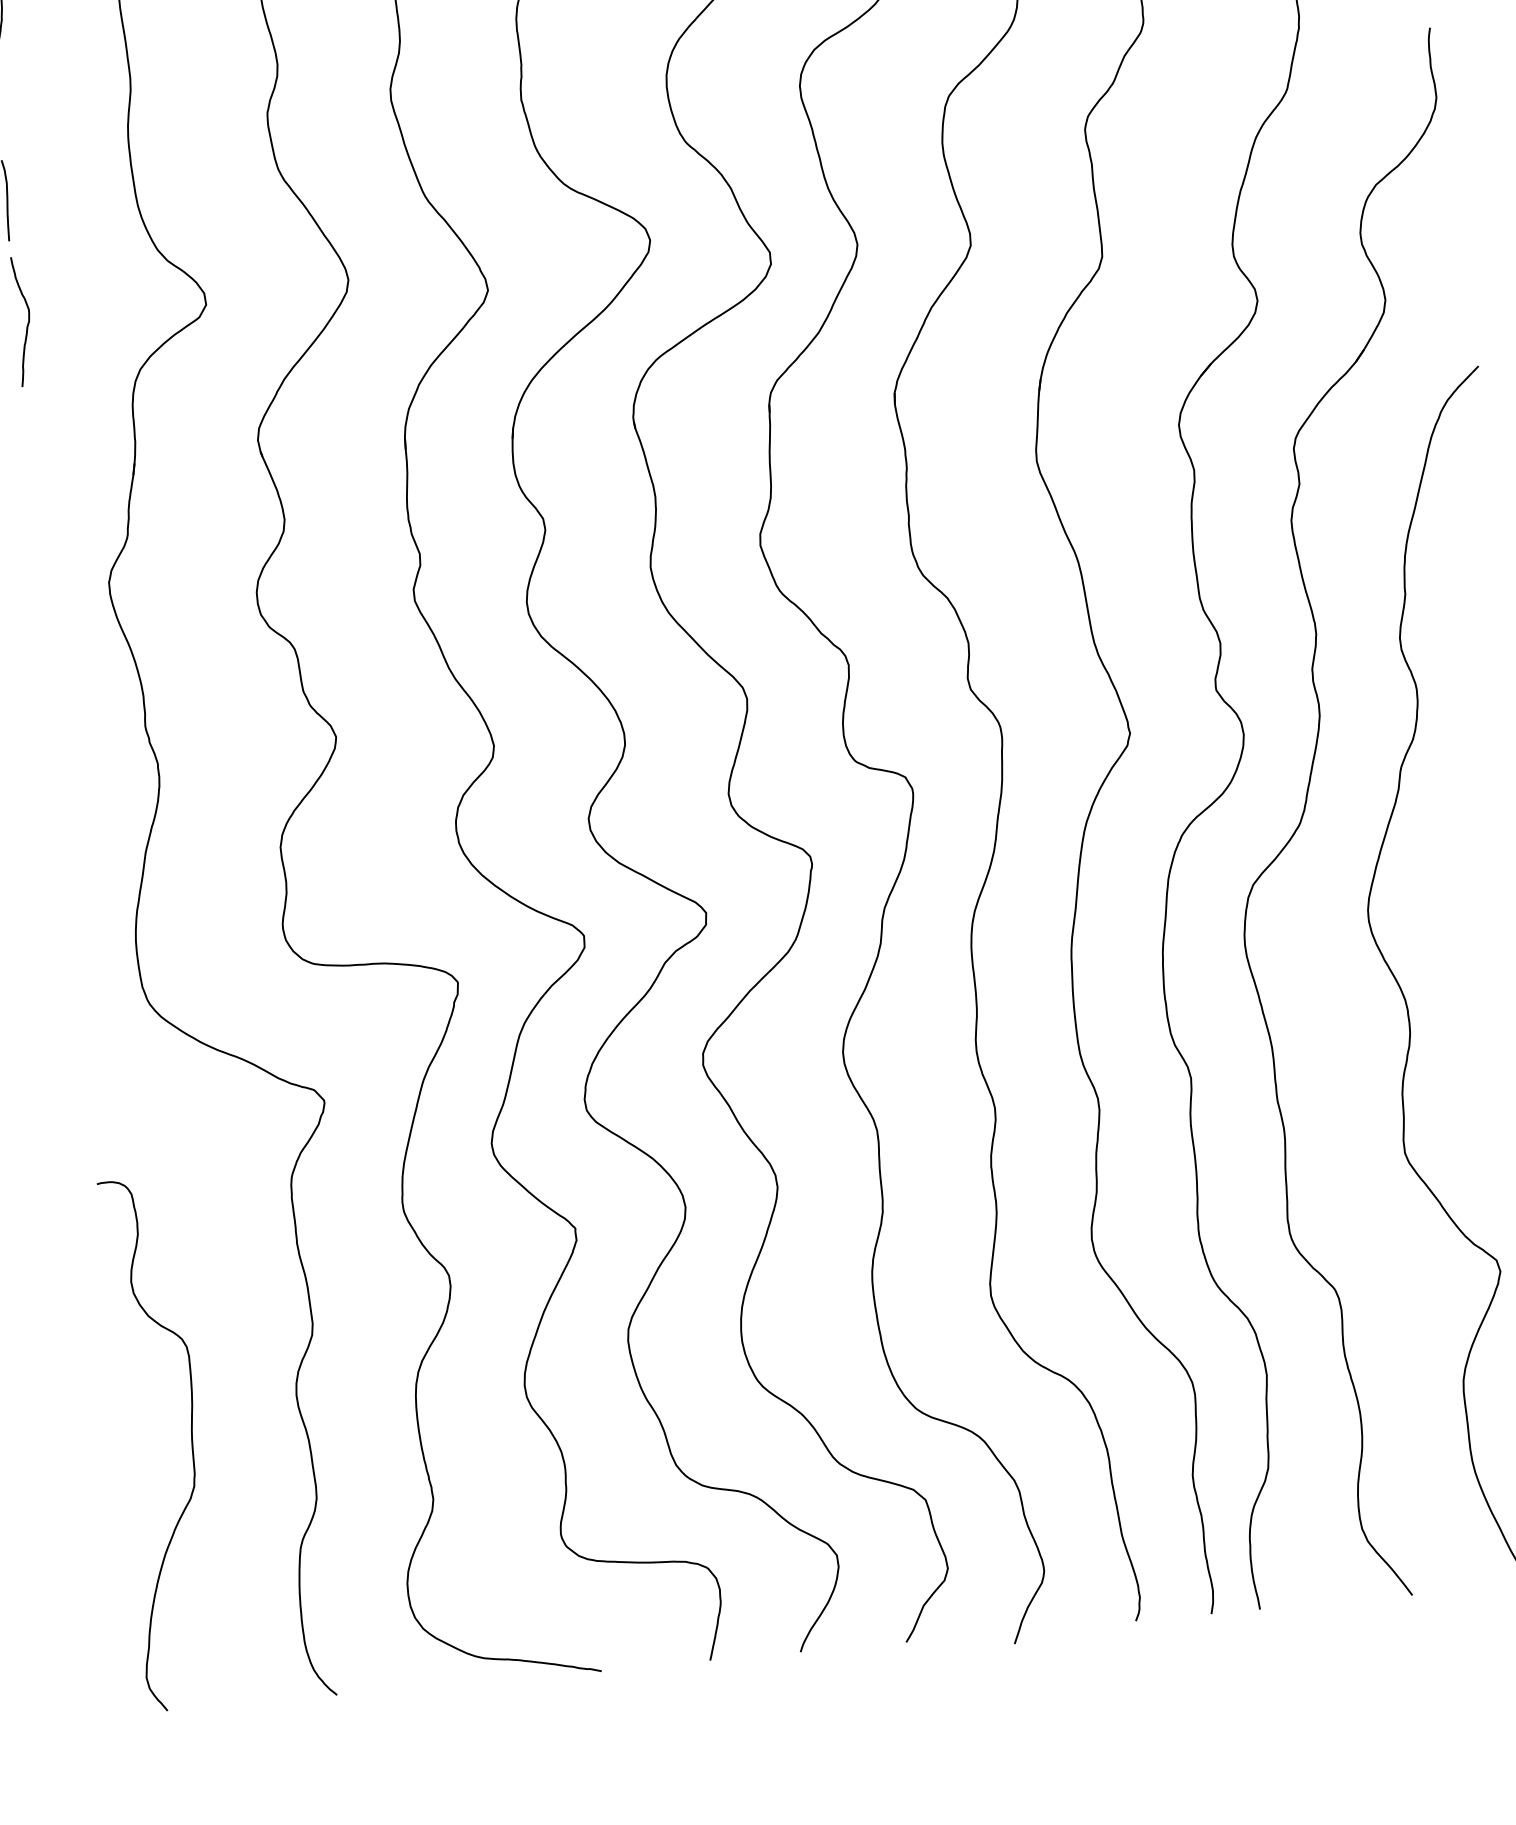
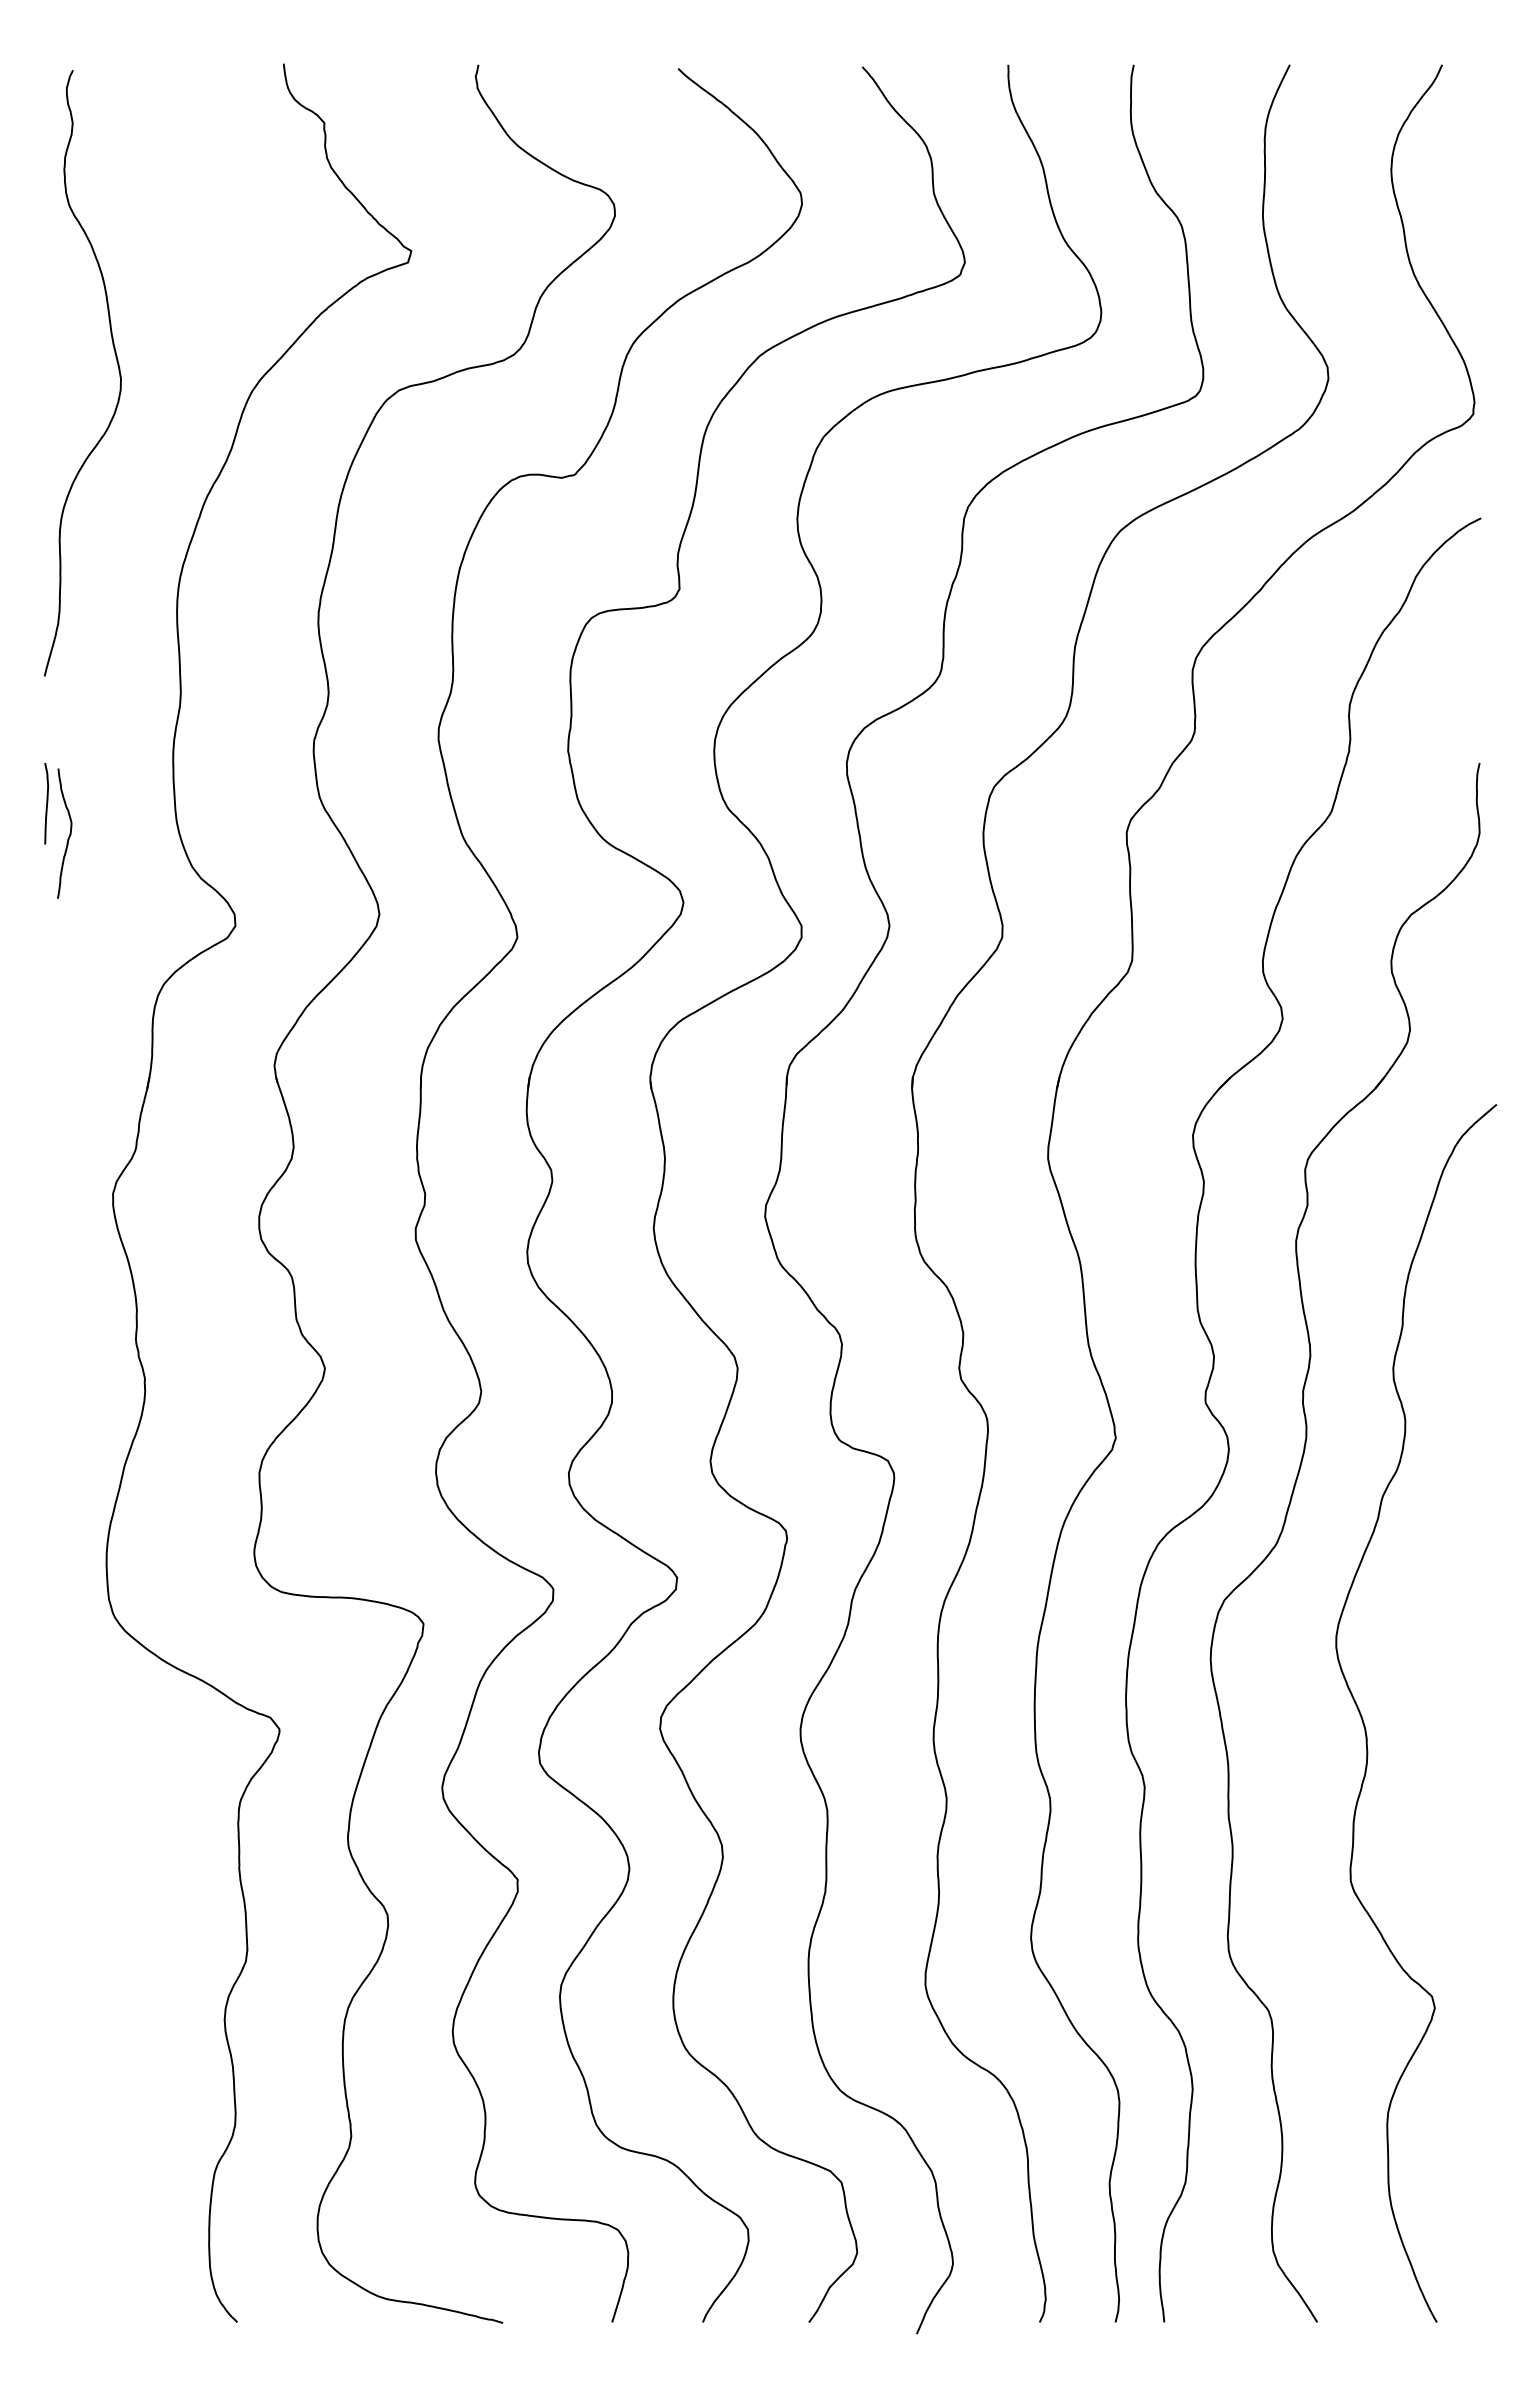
curve: (27, 320) -> (69, 833), moved
curve: (191, 1440) -> (115, 2055), removed

